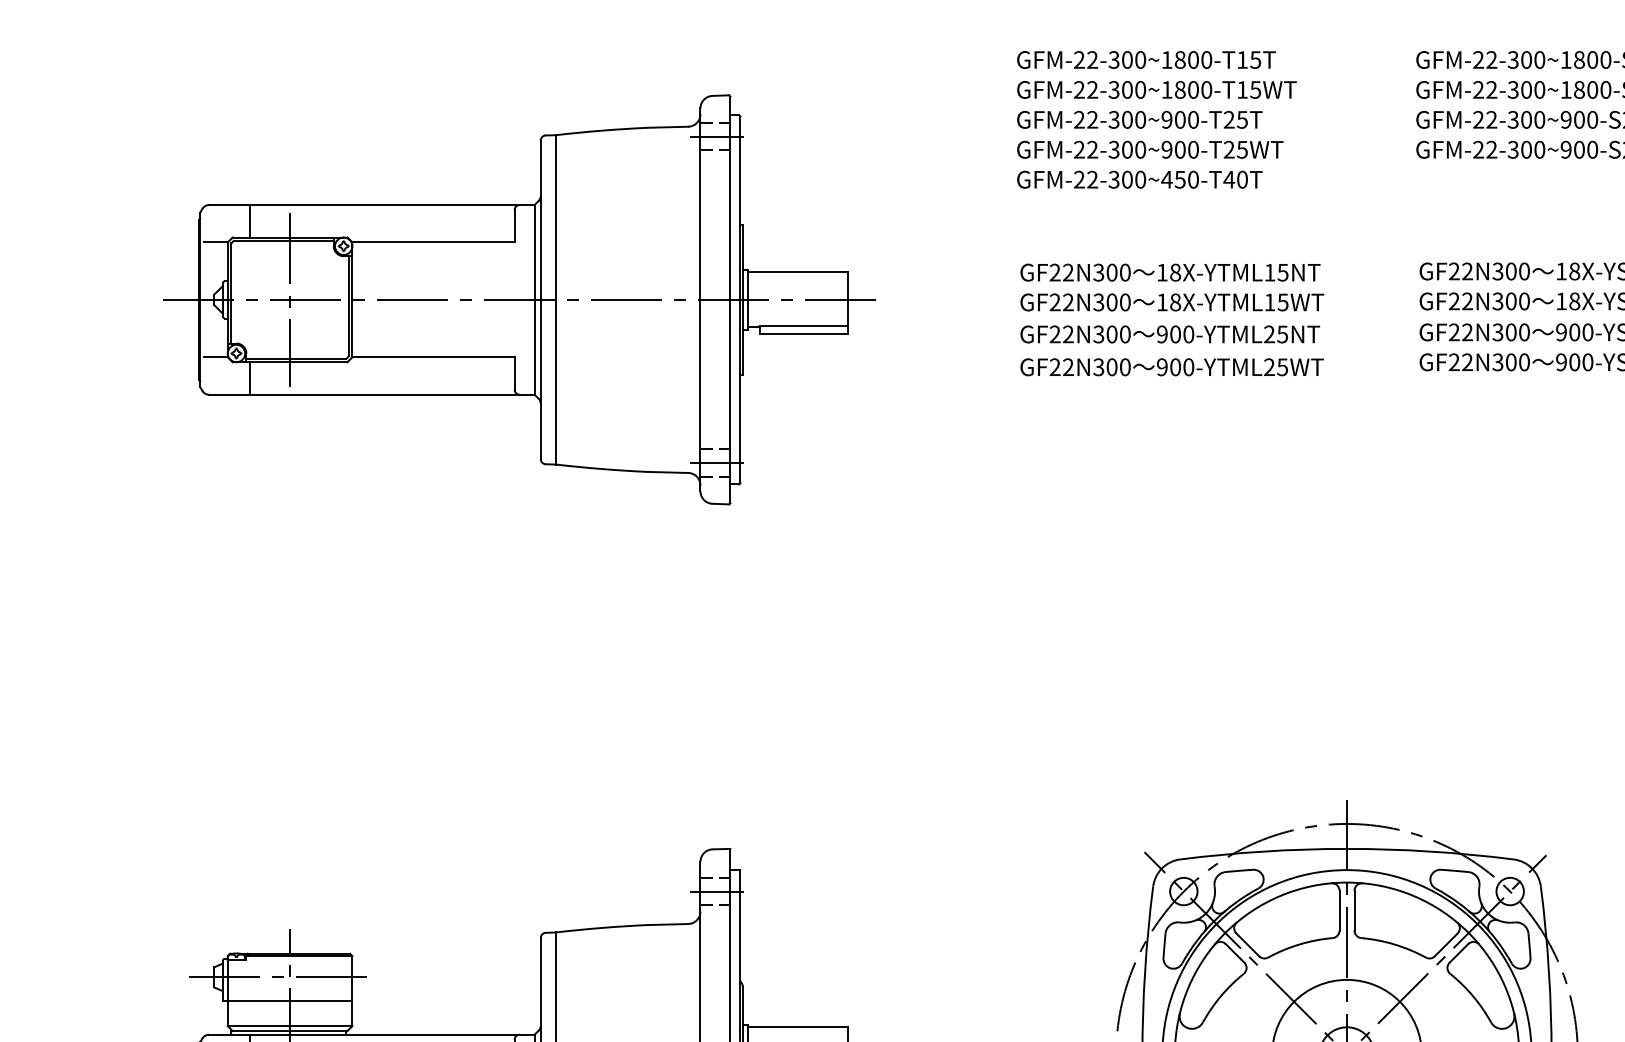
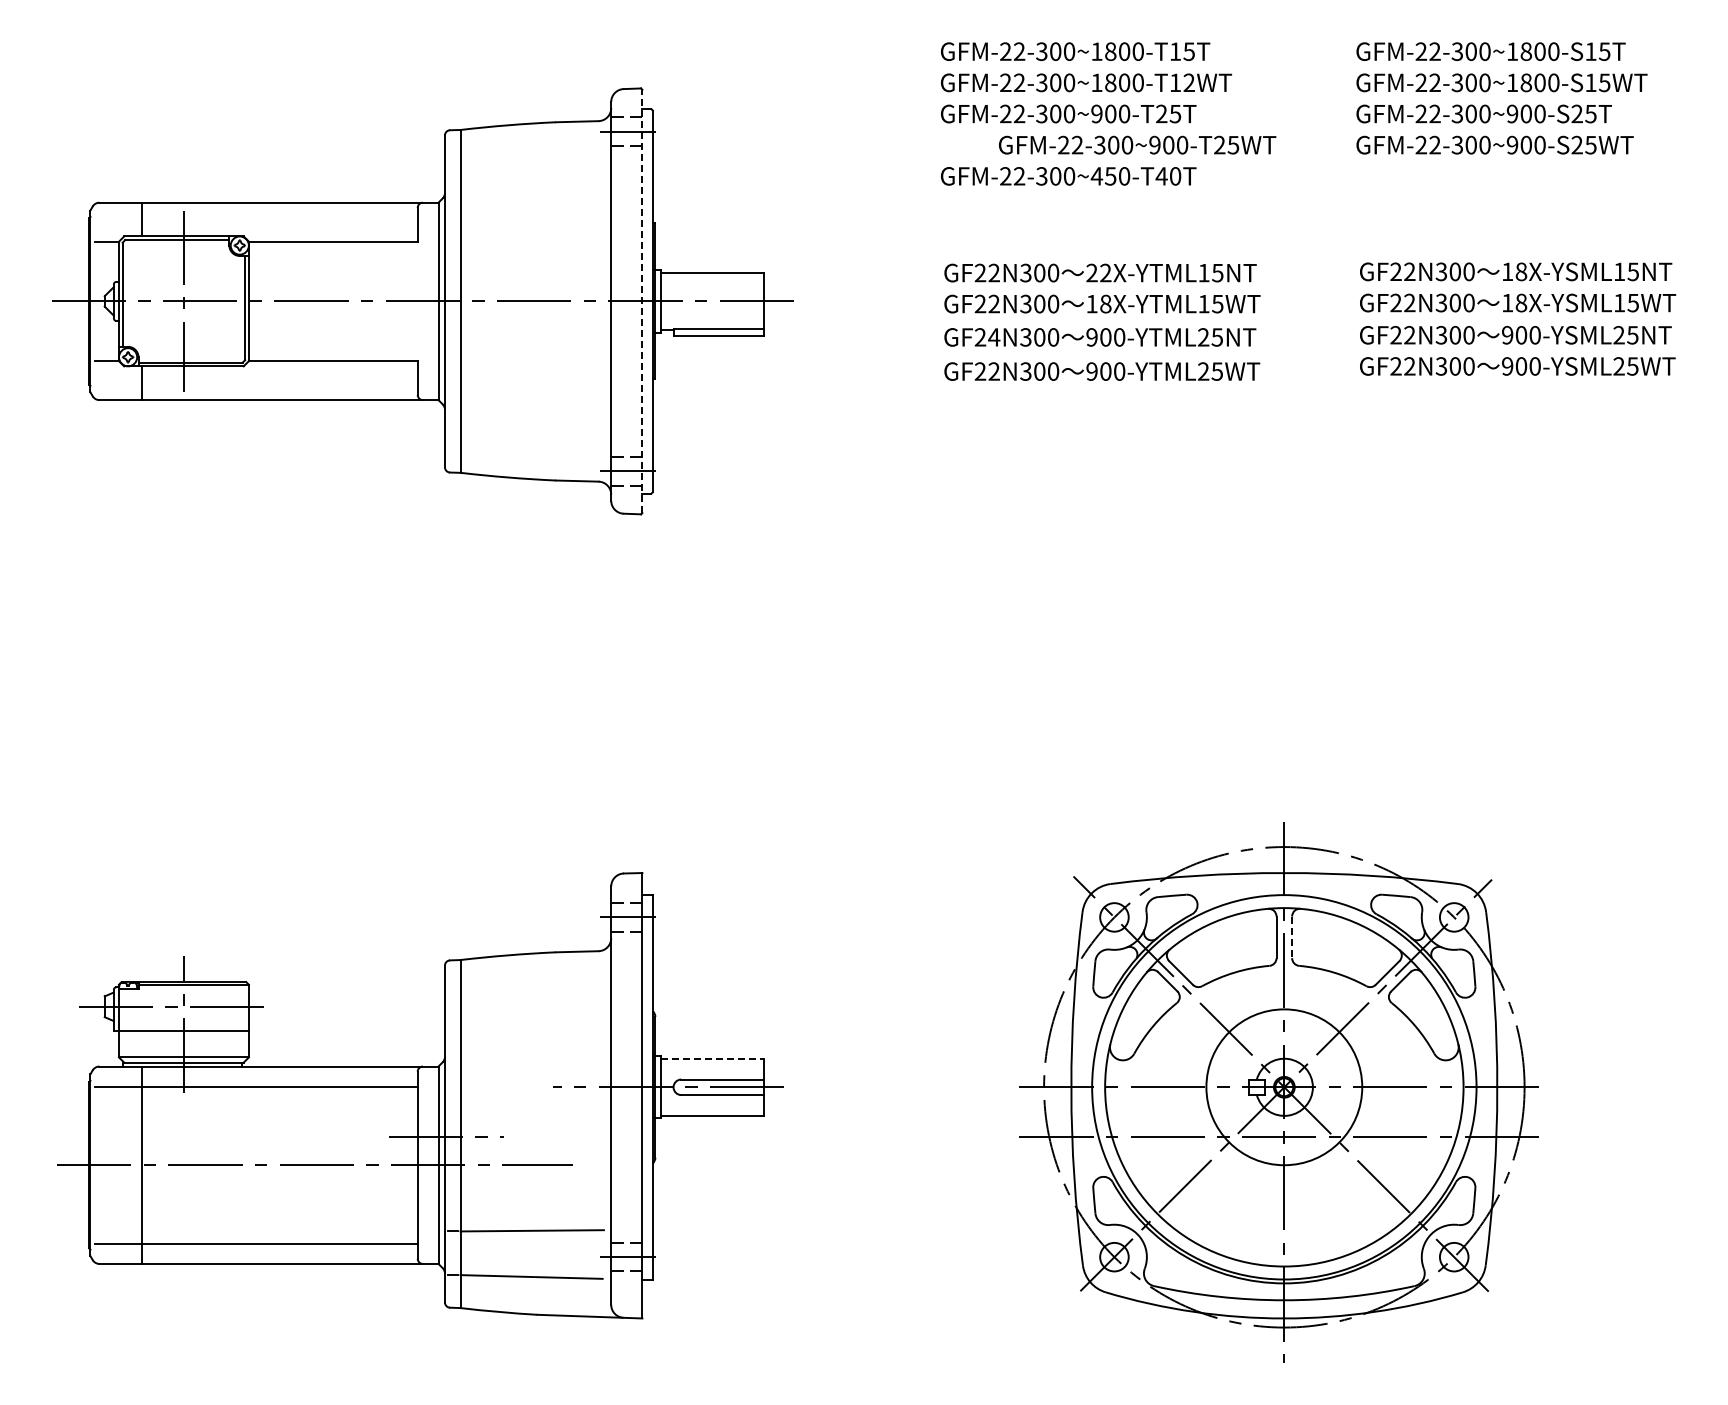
text: (1254, 89) -> (1188, 82), GFM-22-300~1800-T15WT -> GFM-22-300~1800-T12WT
text: (1150, 149) -> (1137, 144), moved
text: (1168, 272) -> (1098, 272), 18X-YTML15NT -> 22X-YTML15NT
line: (730, 299) -> (642, 301), solid -> dashed
text: (1068, 334) -> (994, 337), GF22N300 -> GF24N300
line: (1354, 910) -> (1292, 937), solid -> dashed
line: (797, 1027) -> (712, 1058), solid -> dashed

